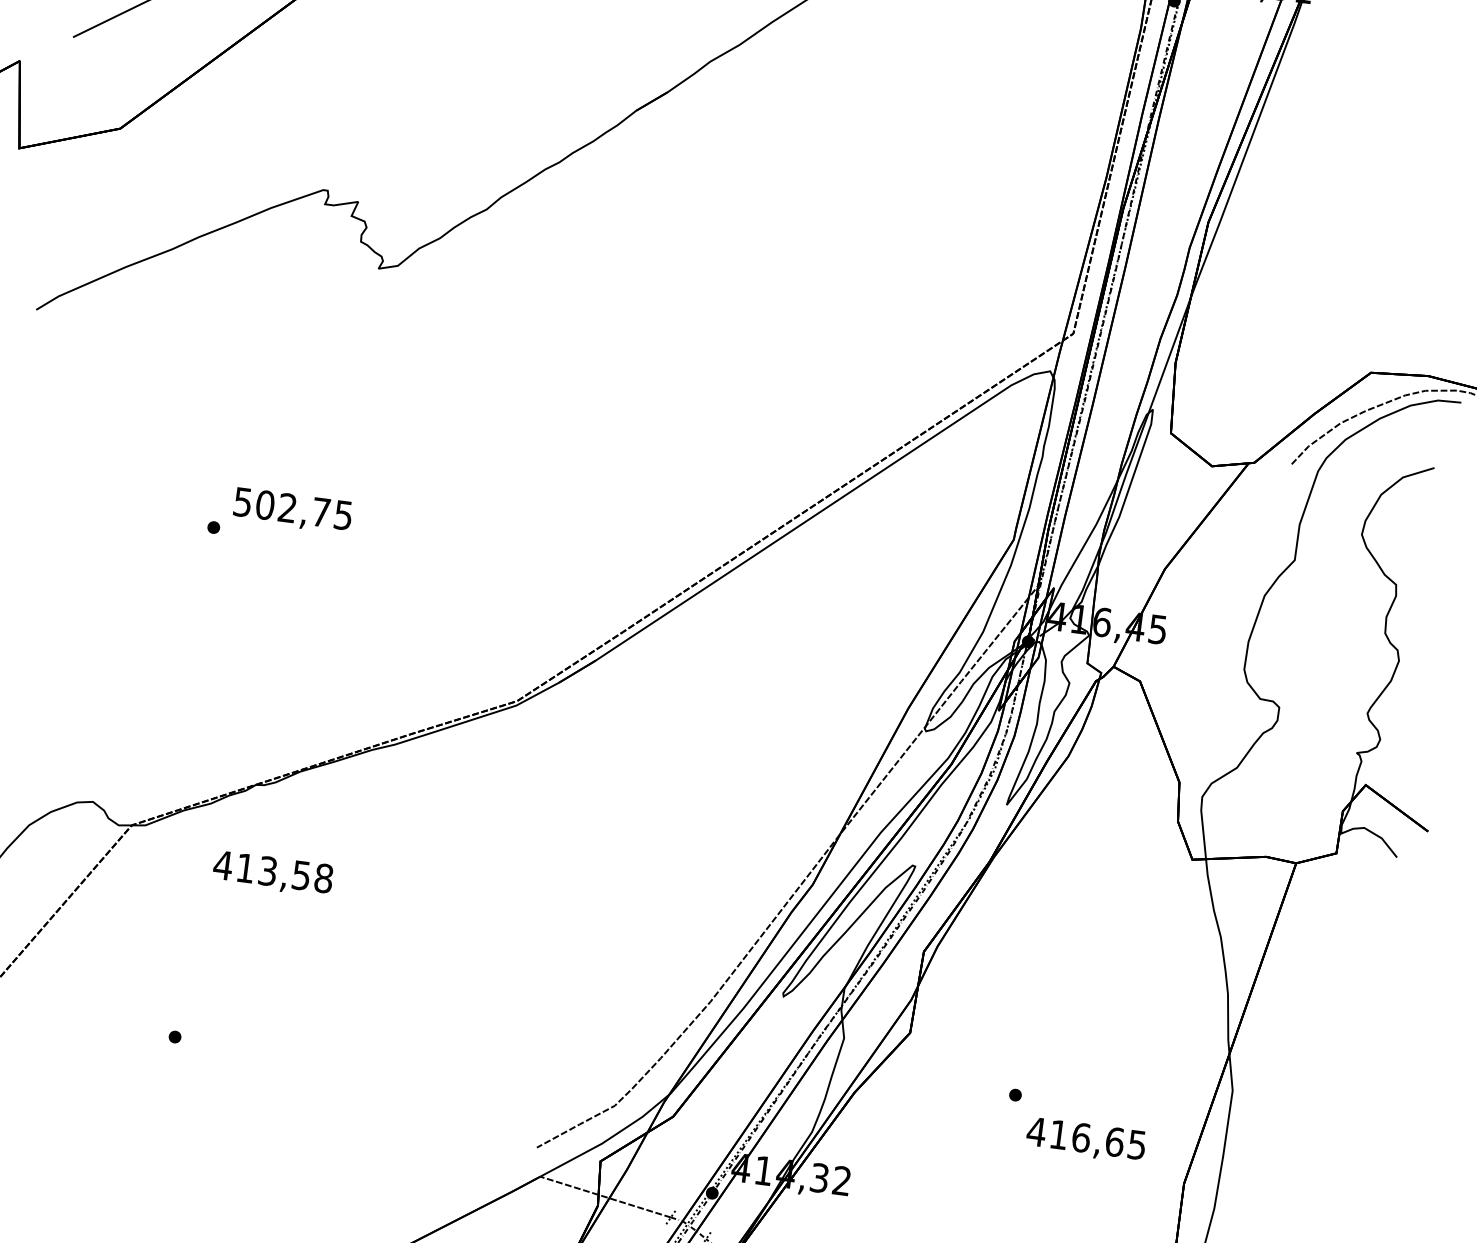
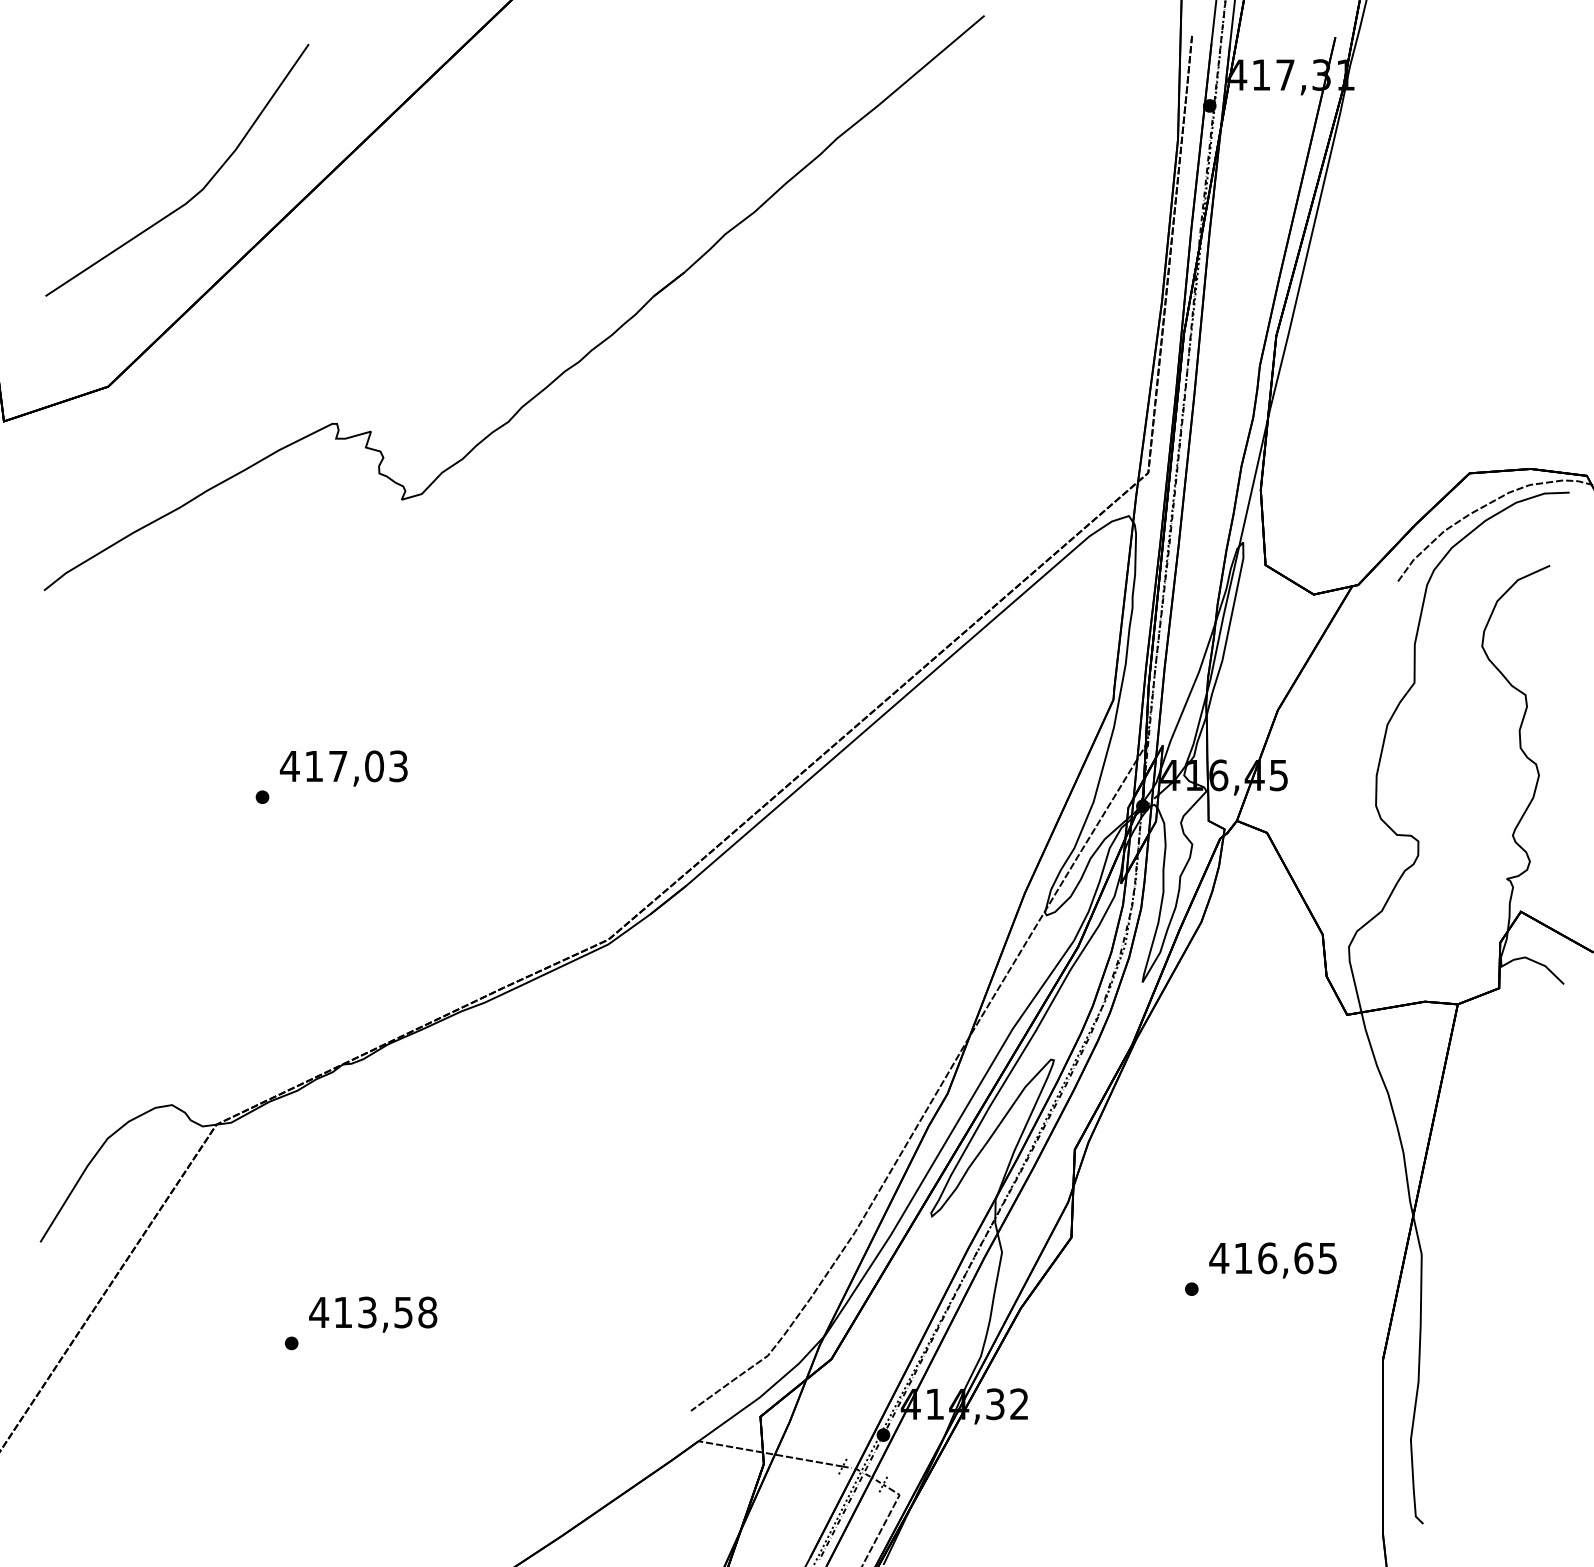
text: (292, 508) -> (343, 766), 502,75 -> 417,03
text: (273, 873) -> (373, 1314), moved
text: (1085, 1140) -> (1272, 1260), moved

